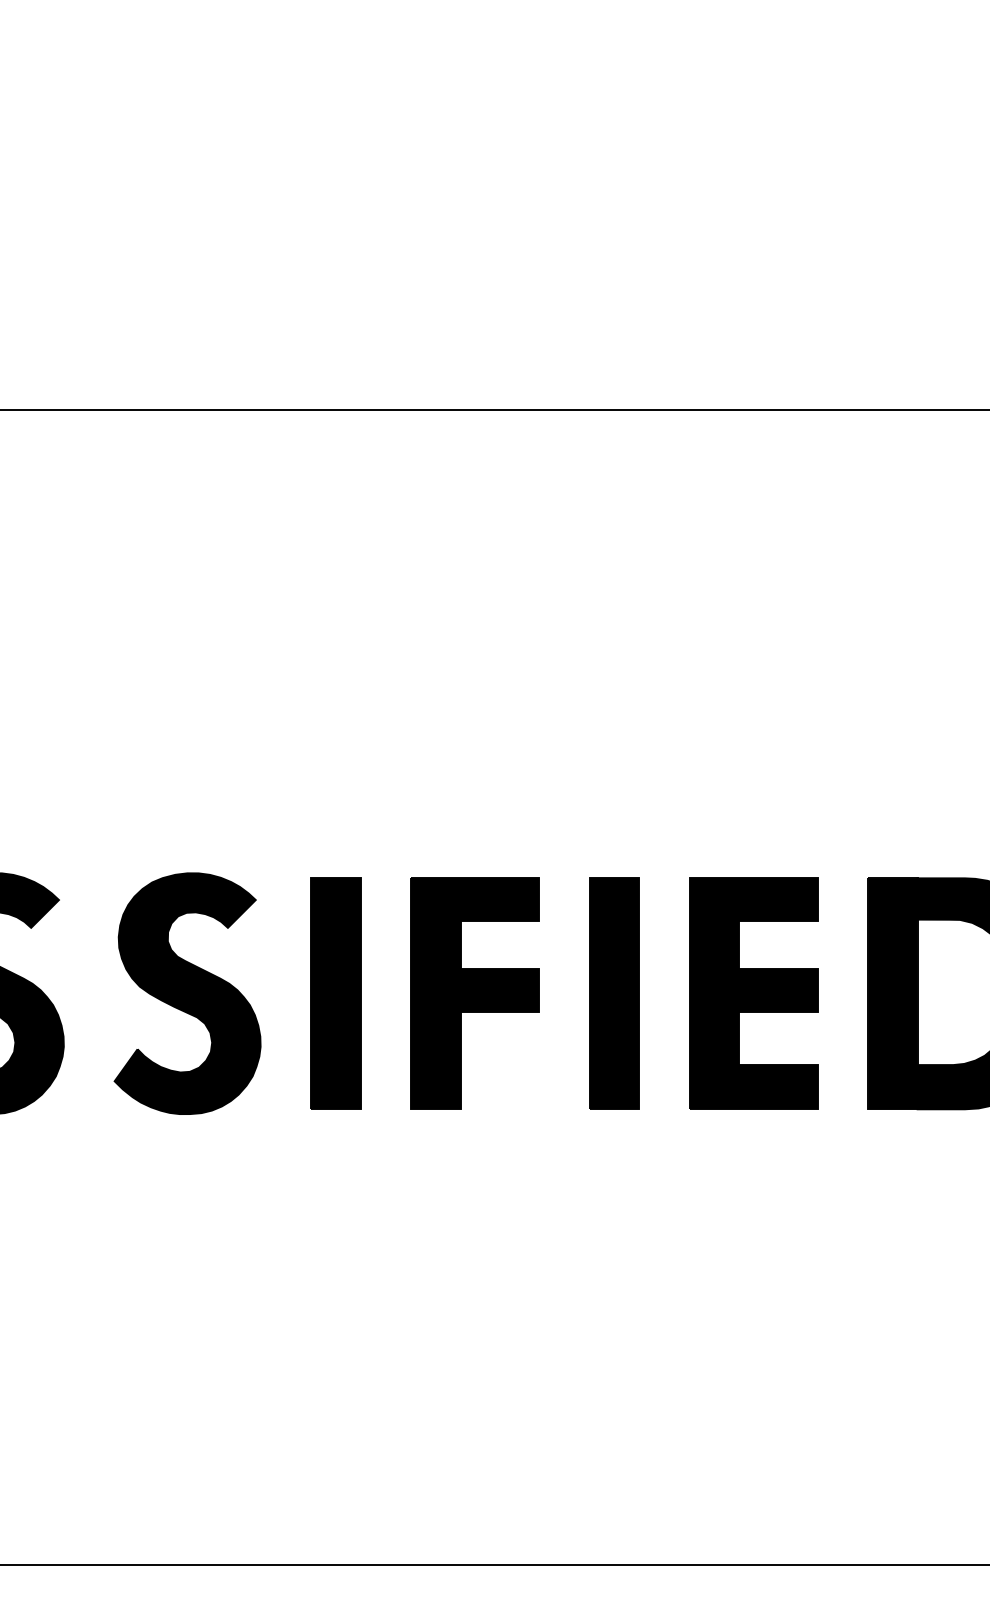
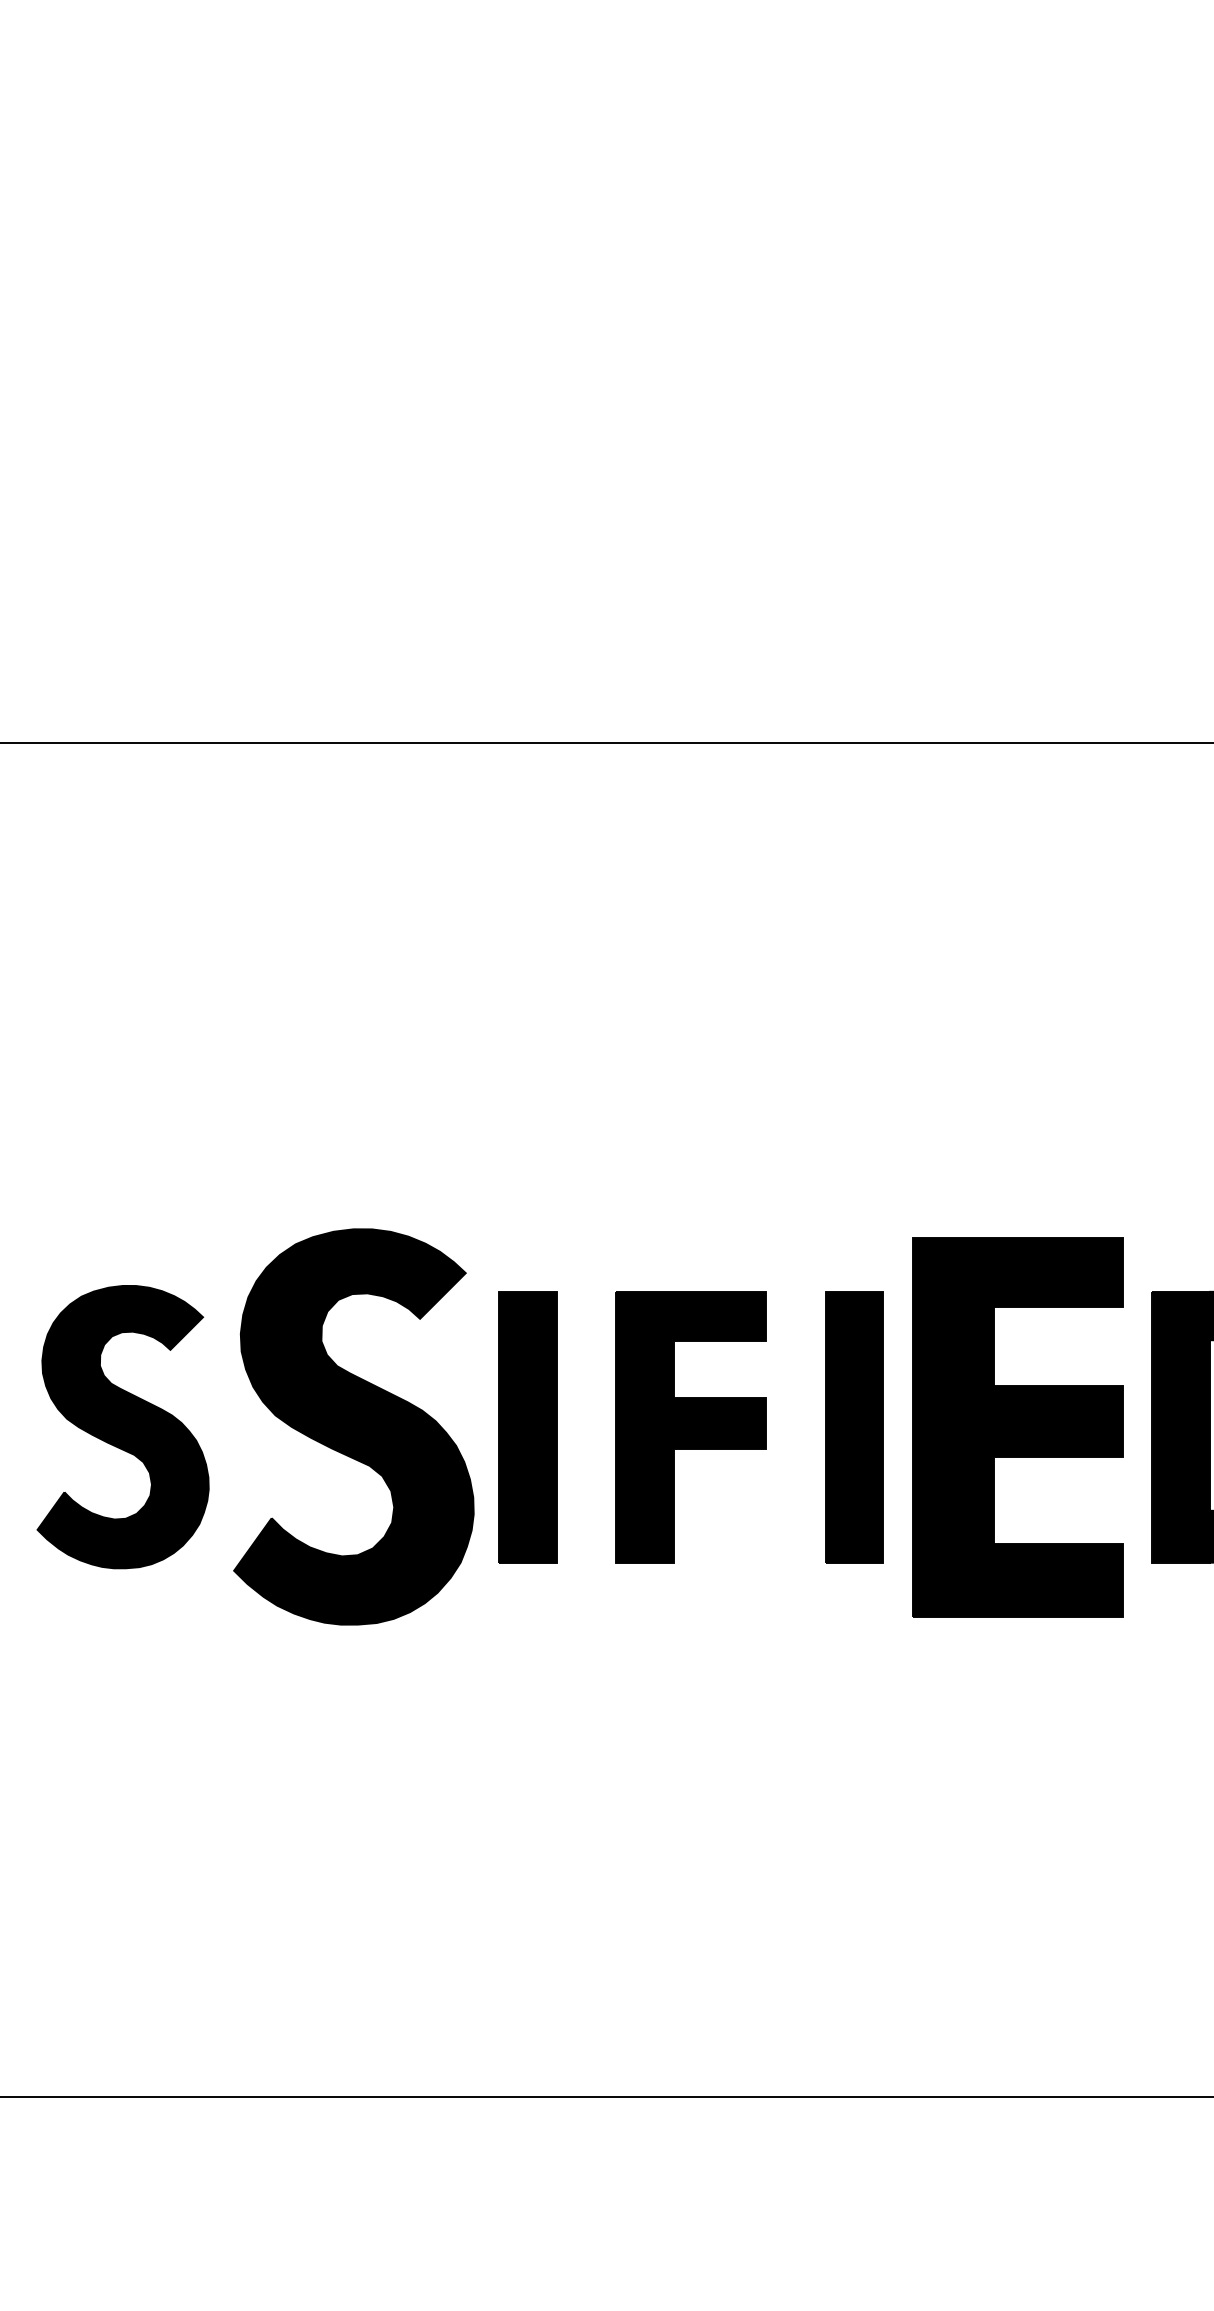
part: (187, 994) -> (353, 1427), size x1.4
part: (753, 994) -> (1017, 1427), size x1.4

